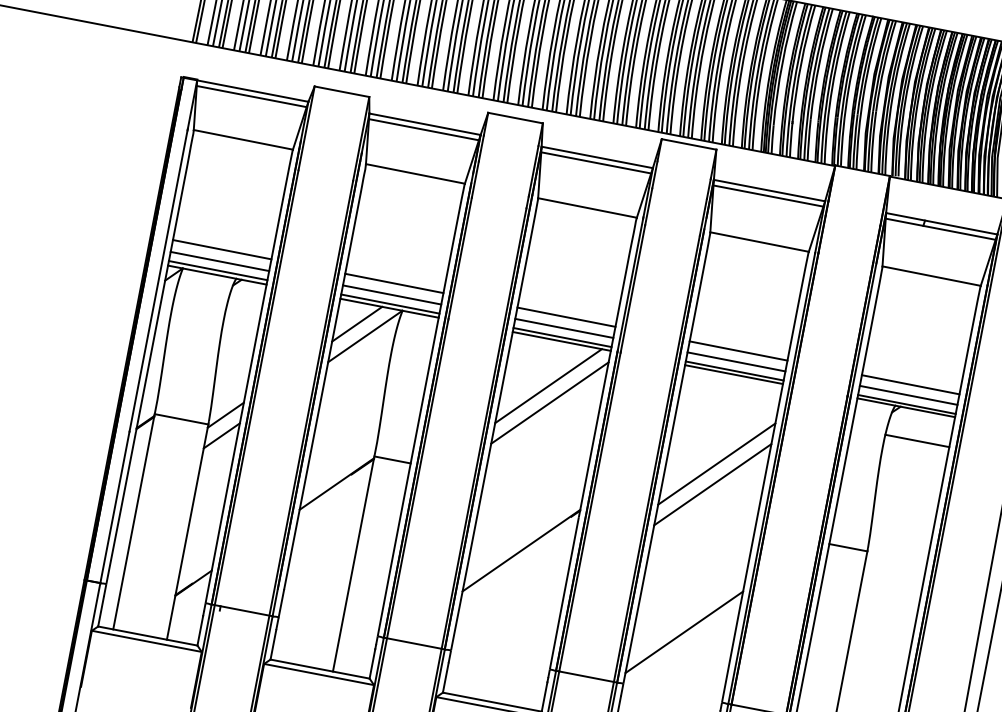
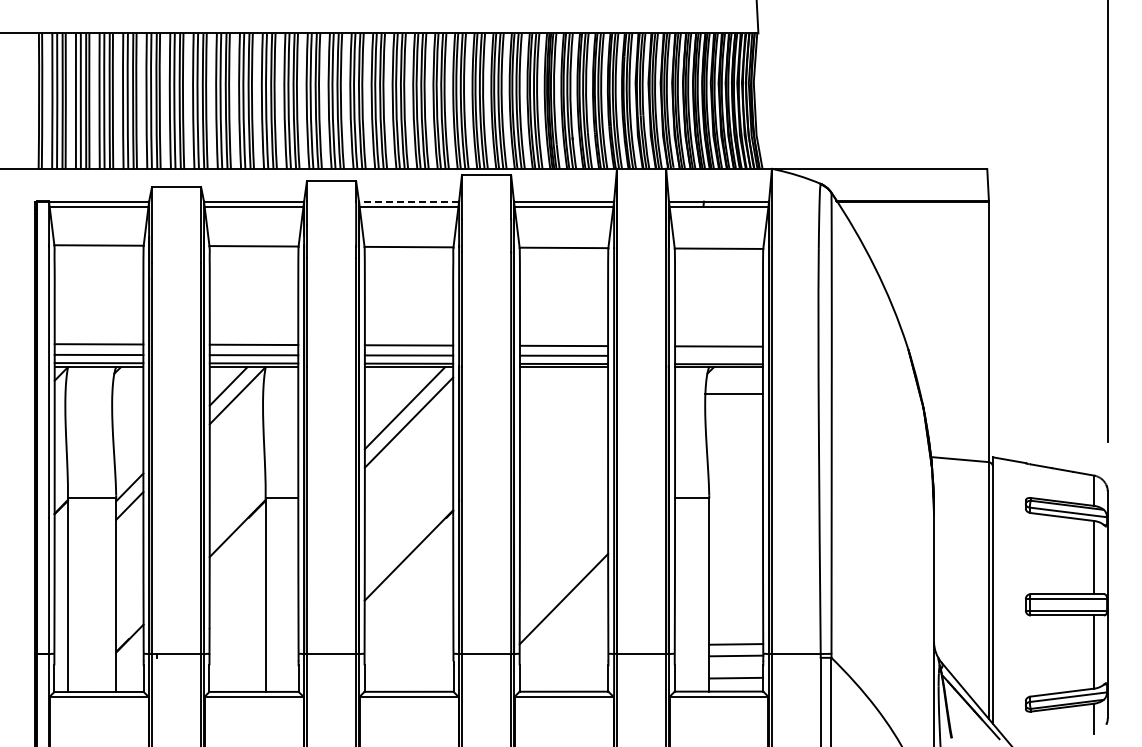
line: (596, 157) -> (408, 201), solid -> dashed
line: (908, 394) -> (718, 355), removed
line: (716, 463) -> (563, 447), removed
line: (712, 484) -> (563, 466), removed

